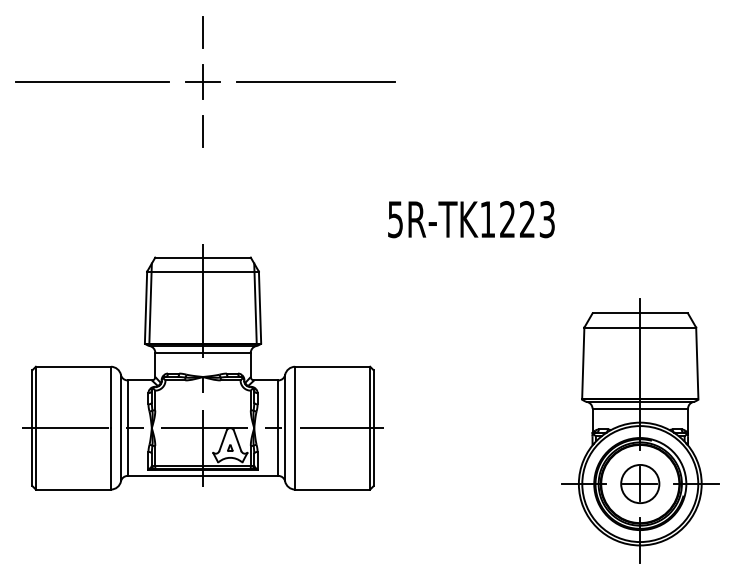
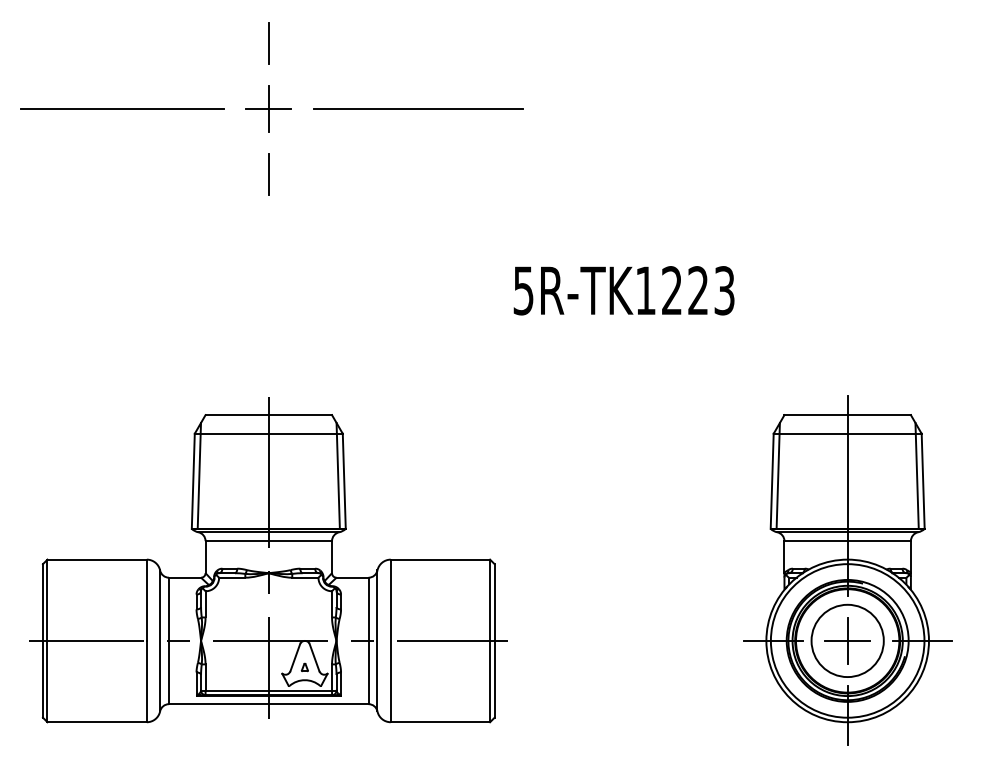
line: (587, 359) -> (777, 475), added
line: (692, 359) -> (916, 475), added
part: (202, 367) -> (268, 560), moved
circle: (640, 483) -> (847, 640), size x1.43

